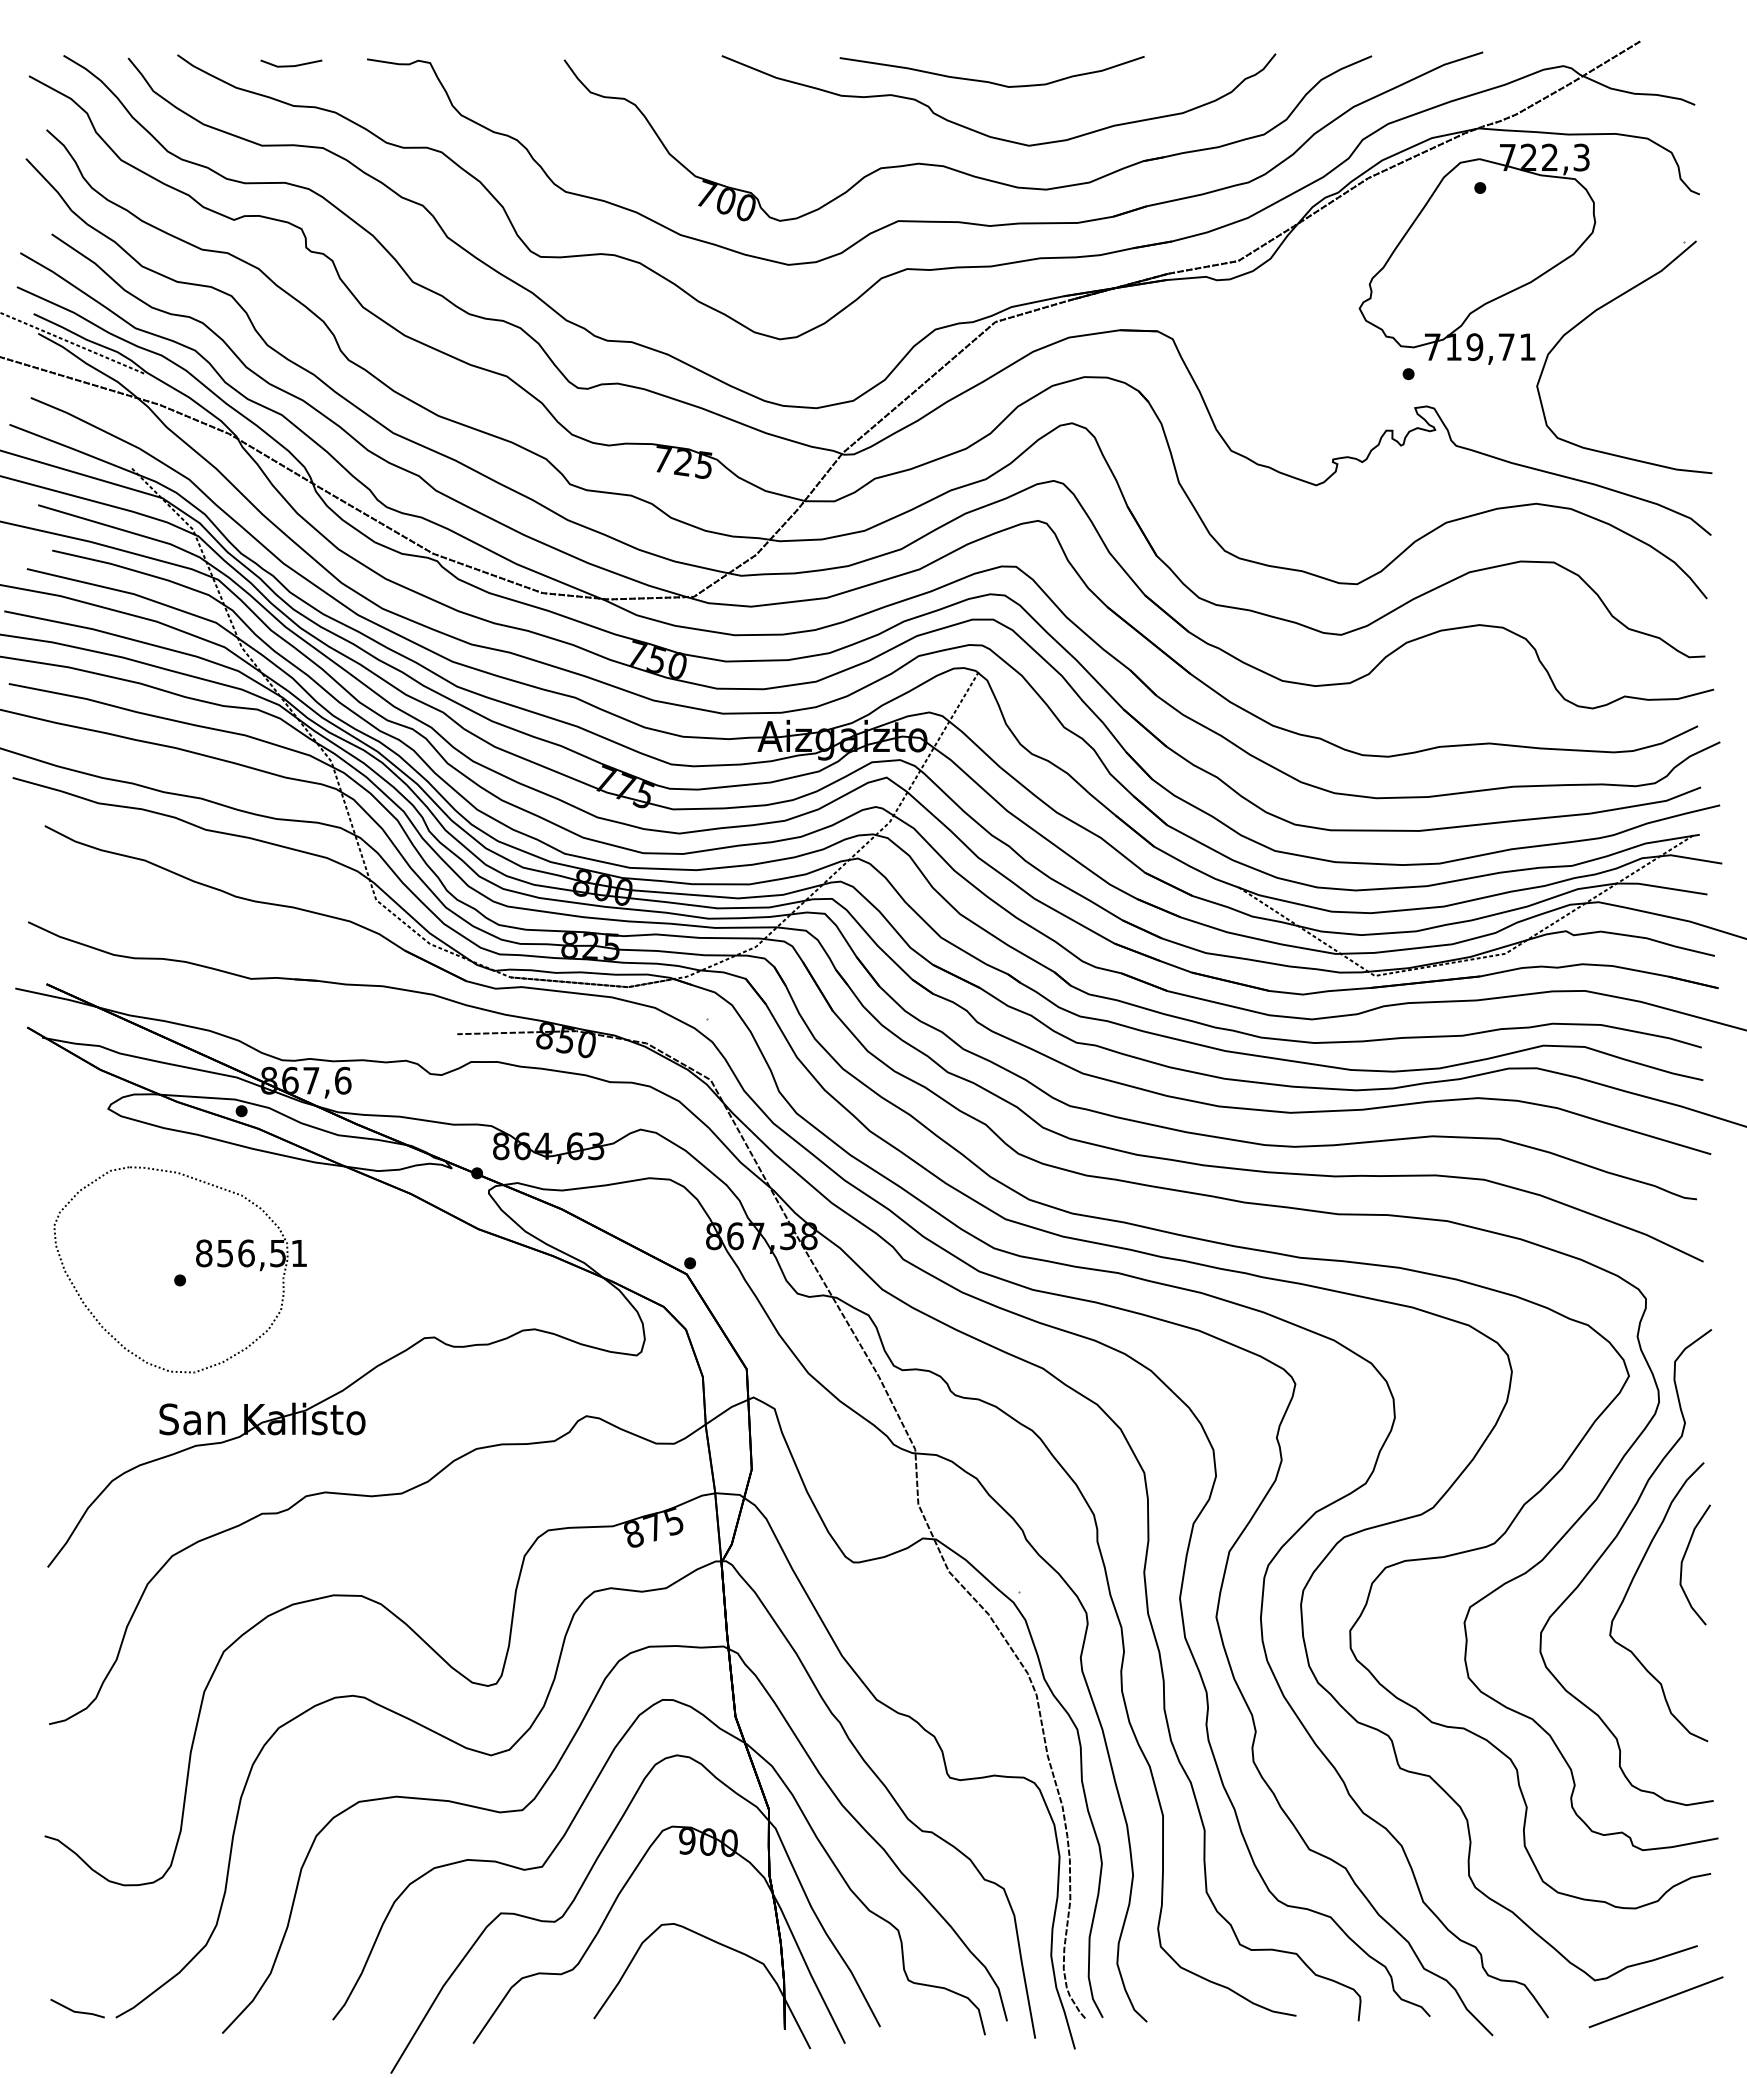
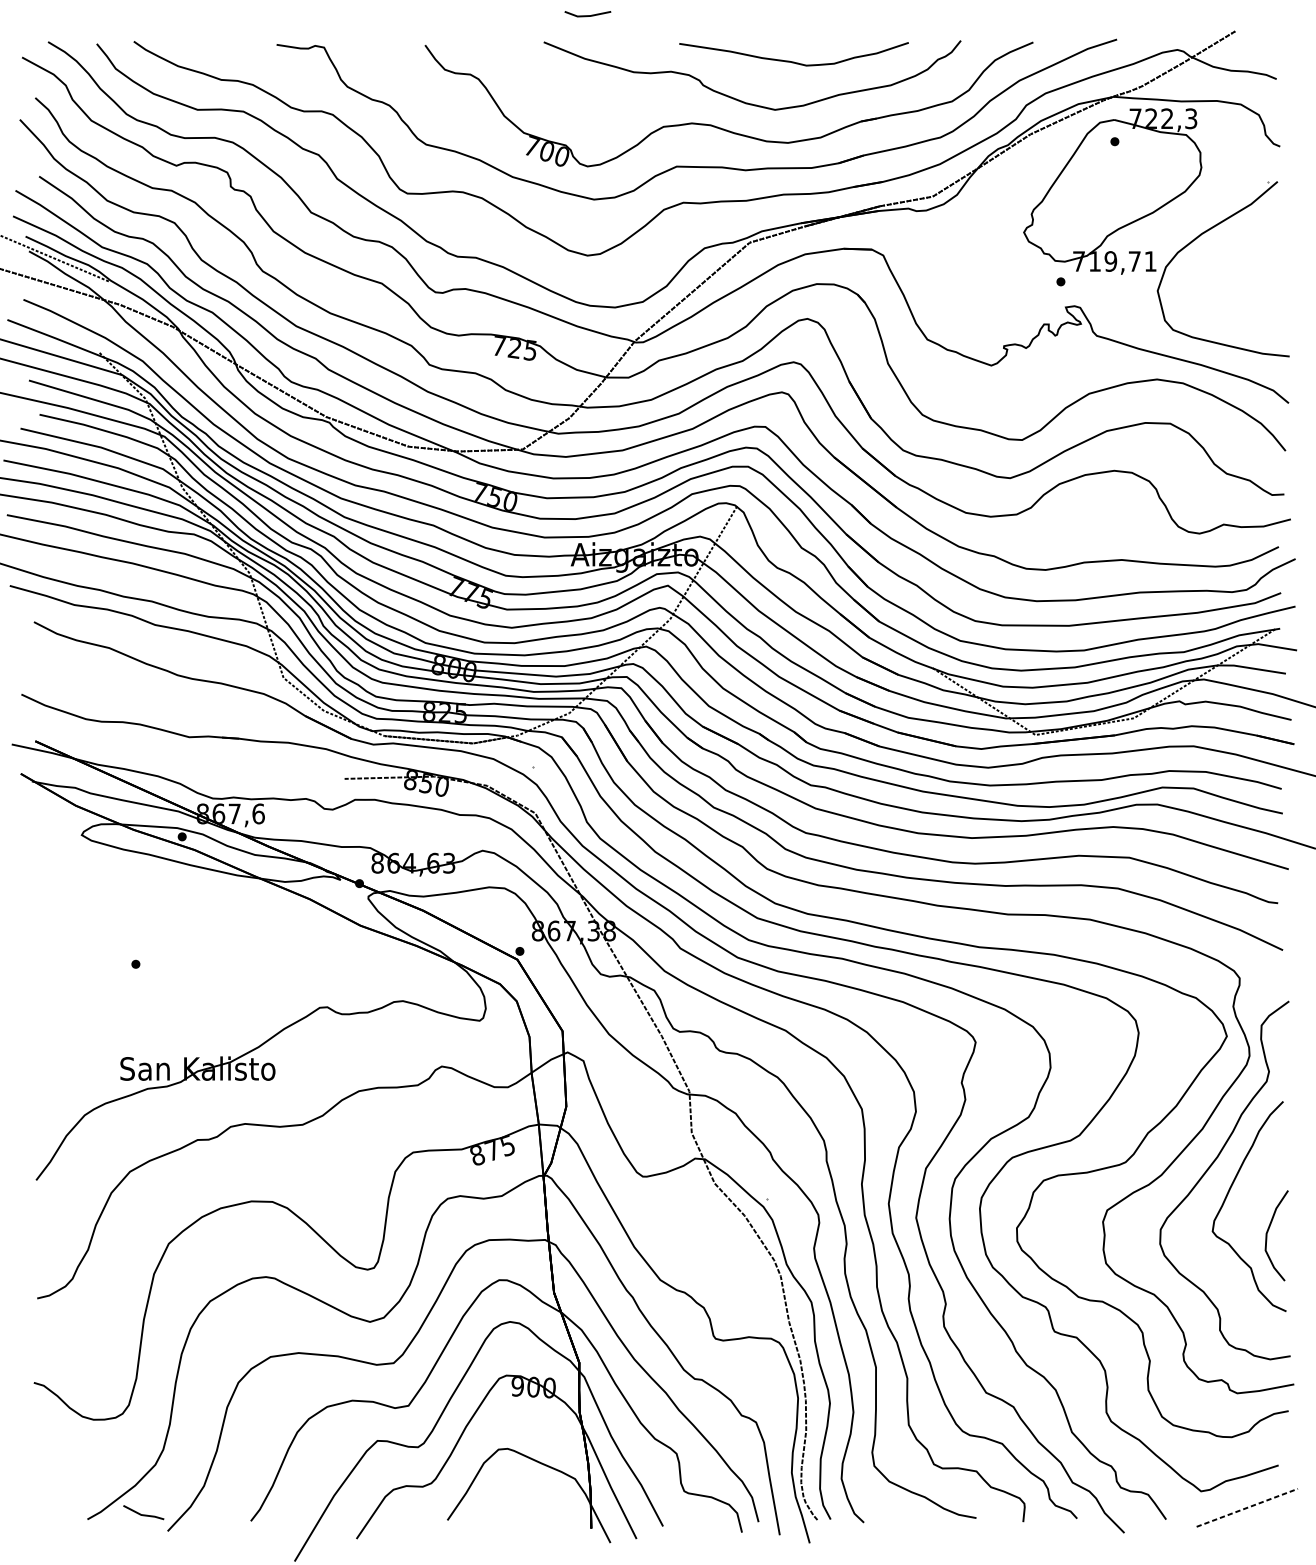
line: (291, 65) -> (587, 15), moved
curve: (990, 81) -> (792, 61), moved
part: (196, 1262) -> (148, 950), removed
curve: (1684, 1558) -> (1268, 1230), moved
line: (1656, 2002) -> (1247, 1508), solid -> dashed
line: (77, 2011) -> (143, 1514), moved

